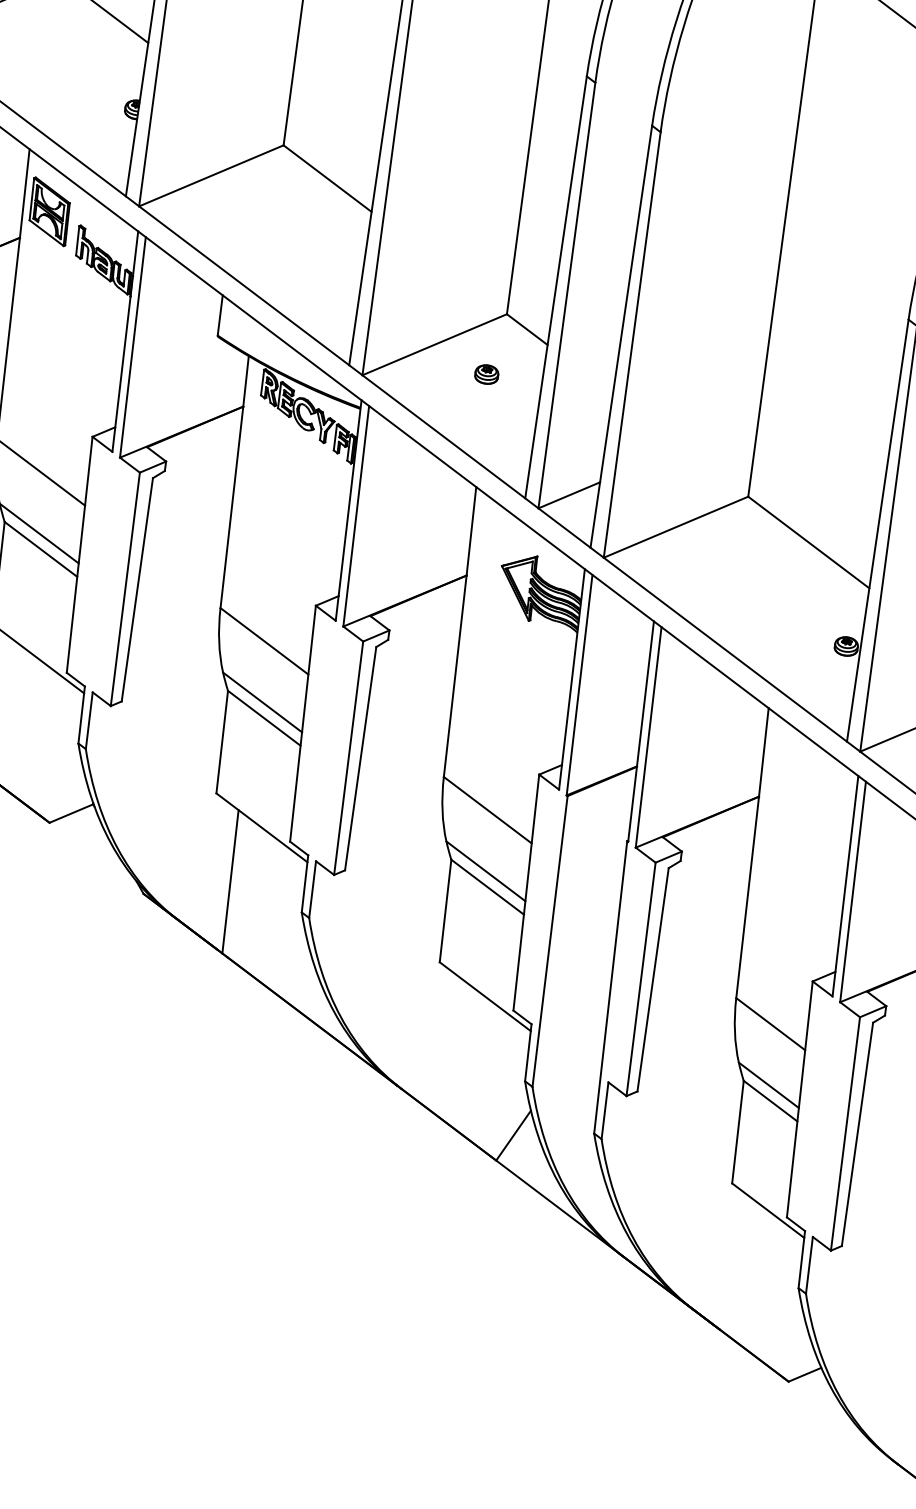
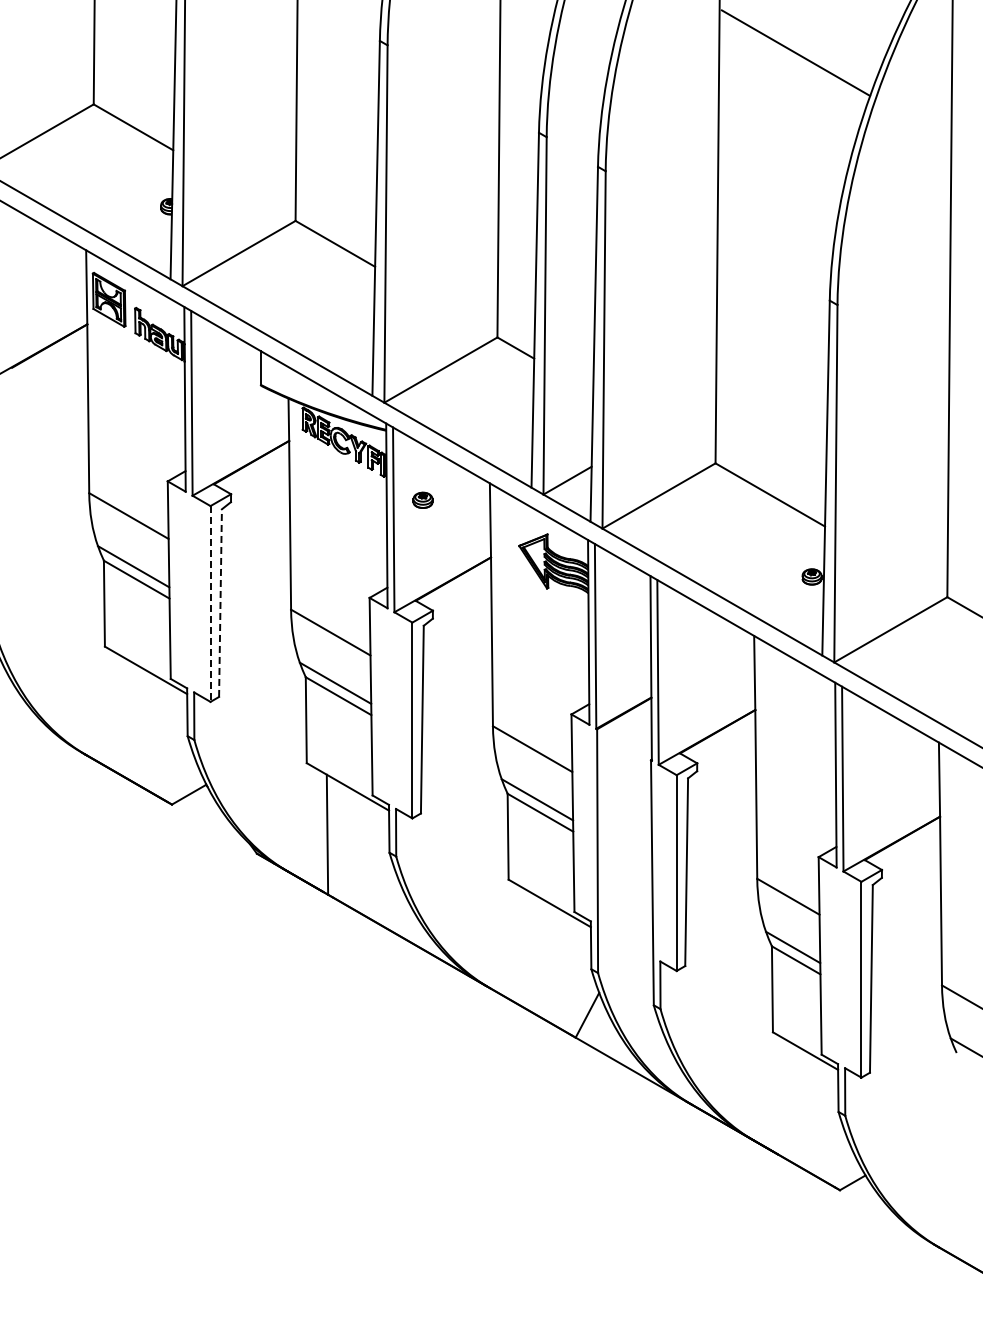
part: (486, 373) -> (422, 499), moved
line: (125, 588) -> (210, 603), solid -> dashed
line: (137, 590) -> (220, 603), solid -> dashed

